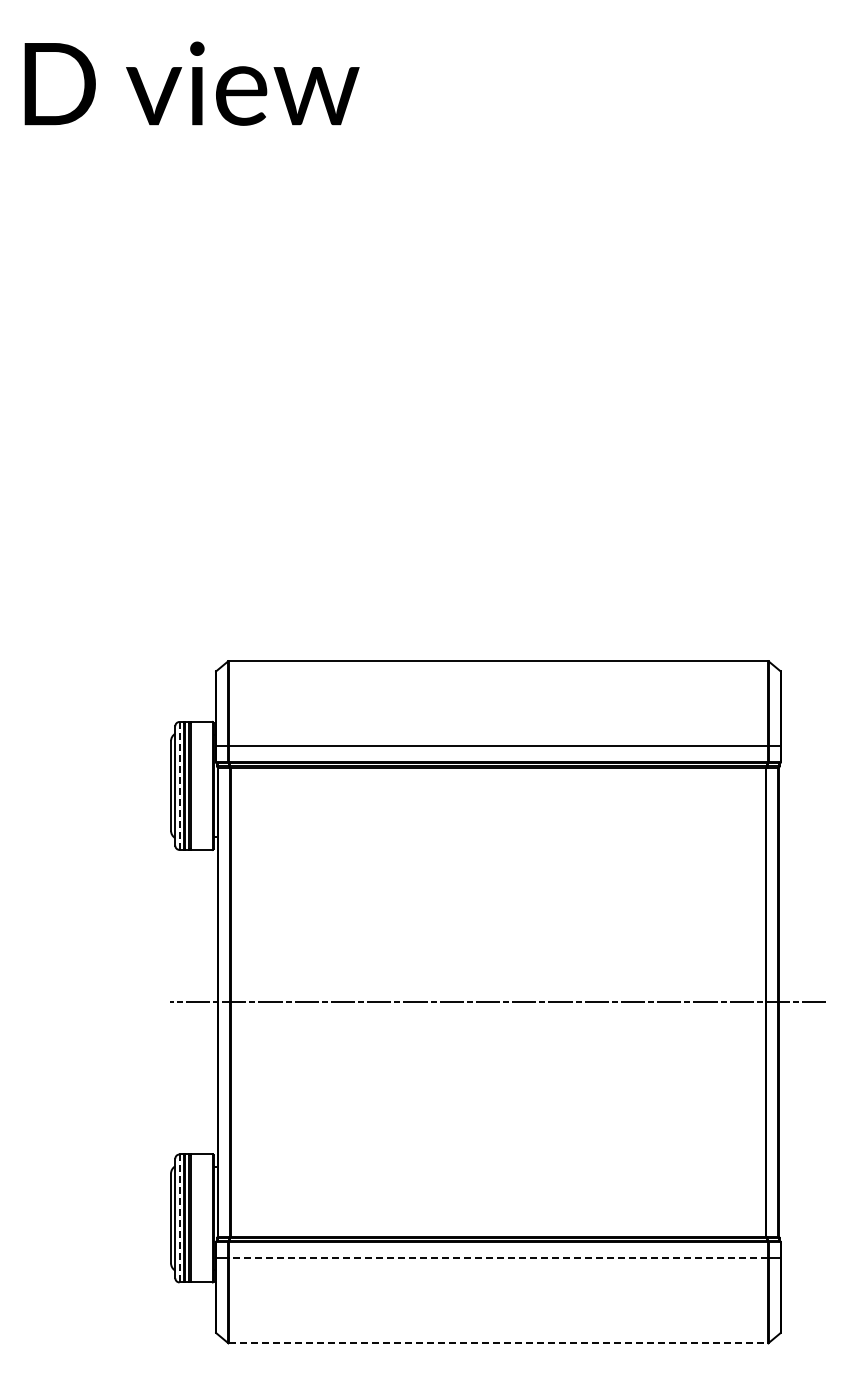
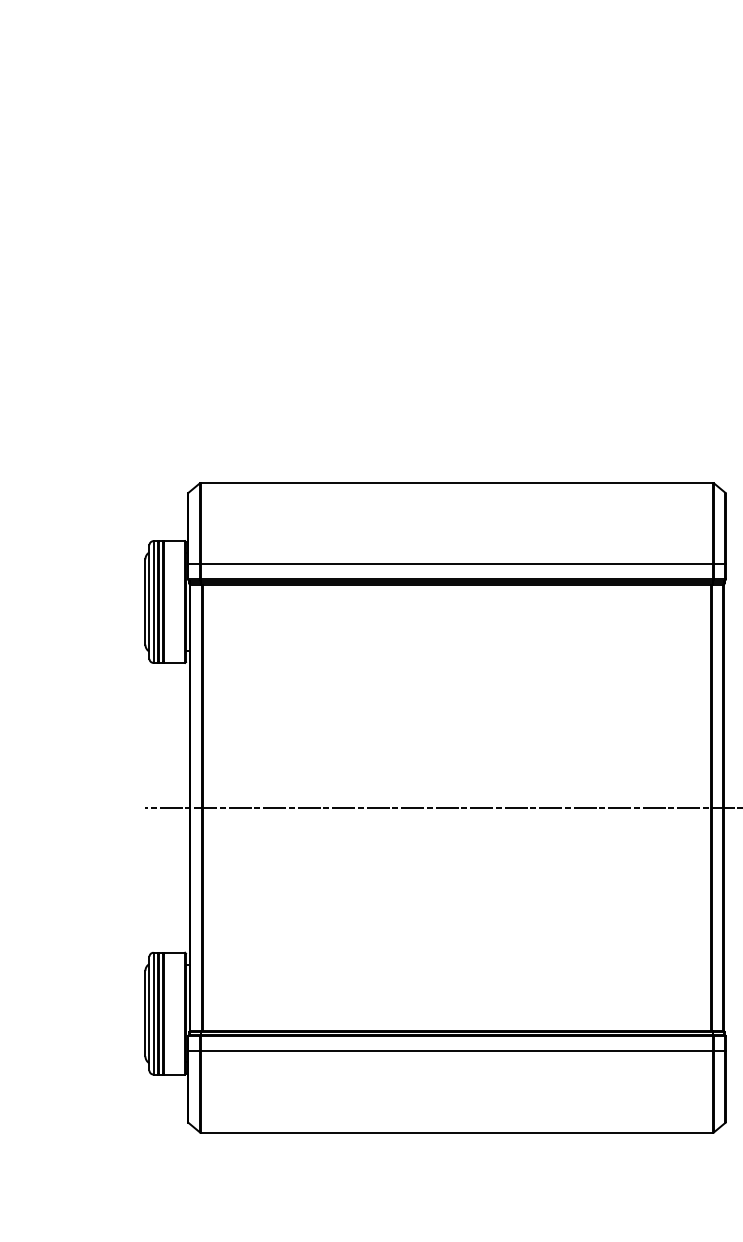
line: (179, 785) -> (153, 601), dashed -> solid
line: (179, 1218) -> (153, 1013), dashed -> solid
line: (497, 1258) -> (456, 1051), dashed -> solid
line: (498, 1343) -> (457, 1132), dashed -> solid

